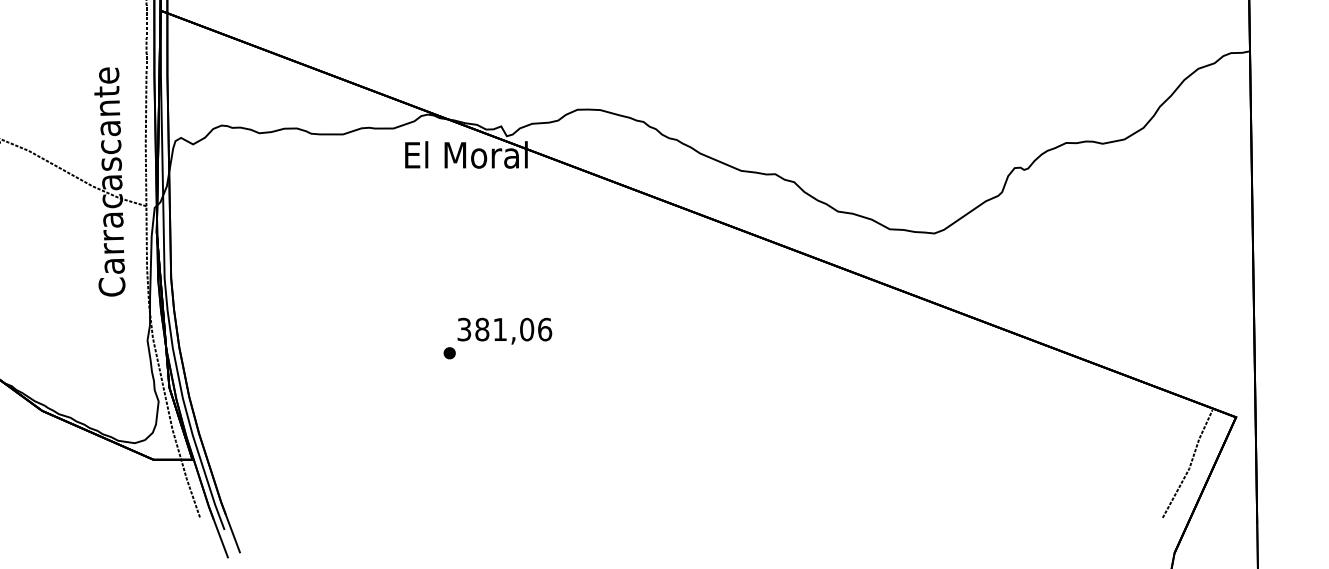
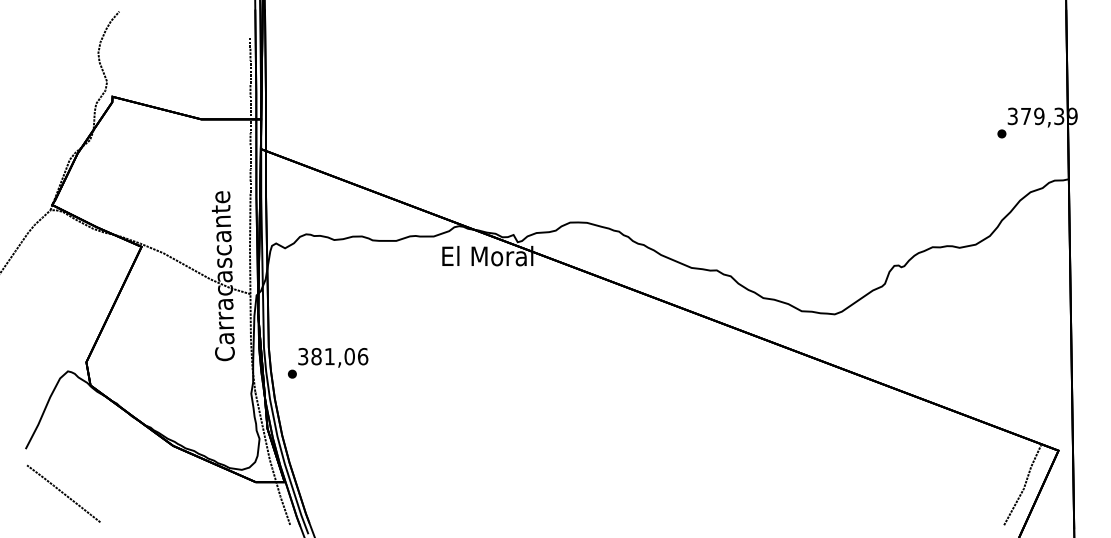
text: (498, 338) -> (328, 363), moved

